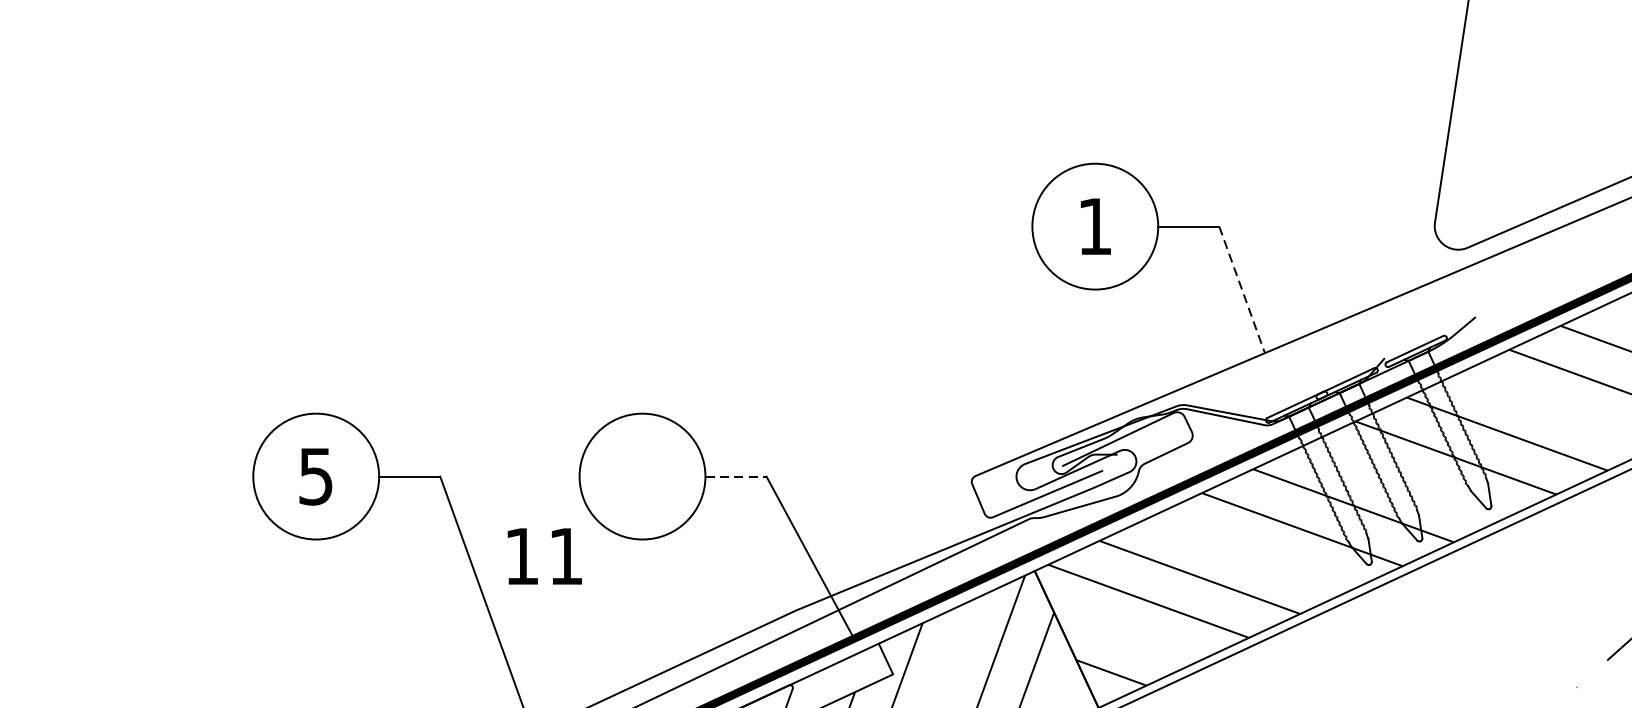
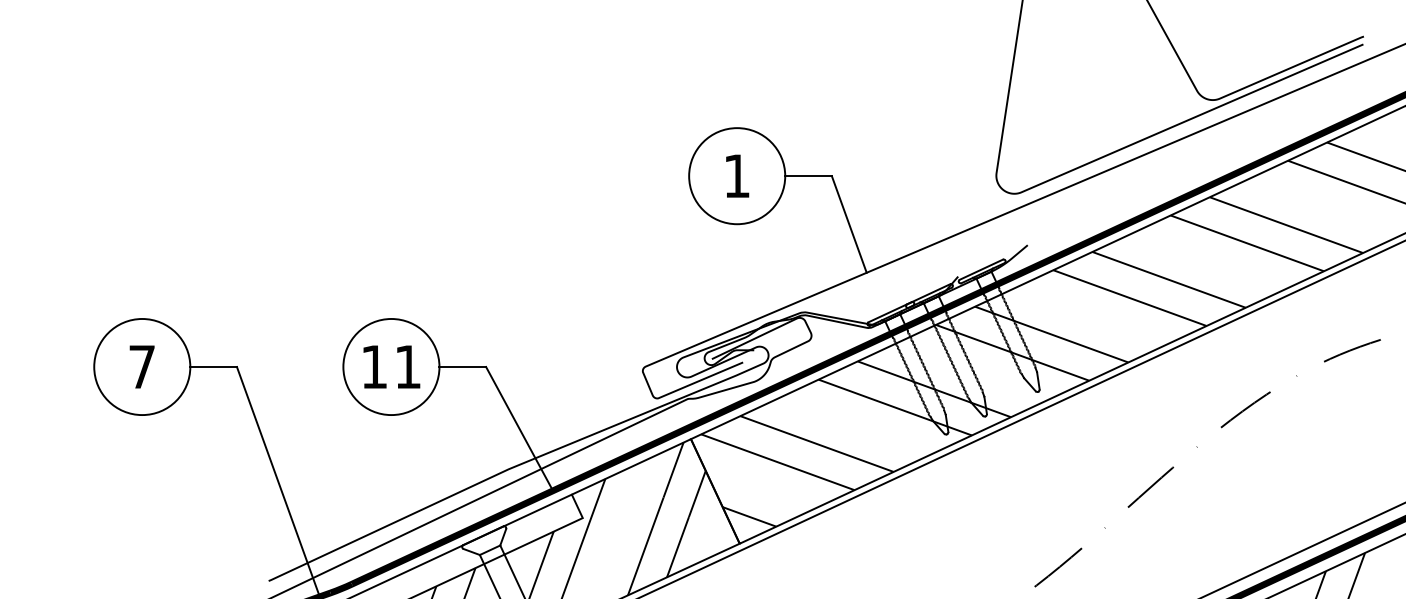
line: (1242, 289) -> (849, 224), dashed -> solid
text: (315, 477) -> (141, 367), 5 -> 7
line: (736, 477) -> (463, 367), dashed -> solid
text: (544, 555) -> (391, 366), moved

